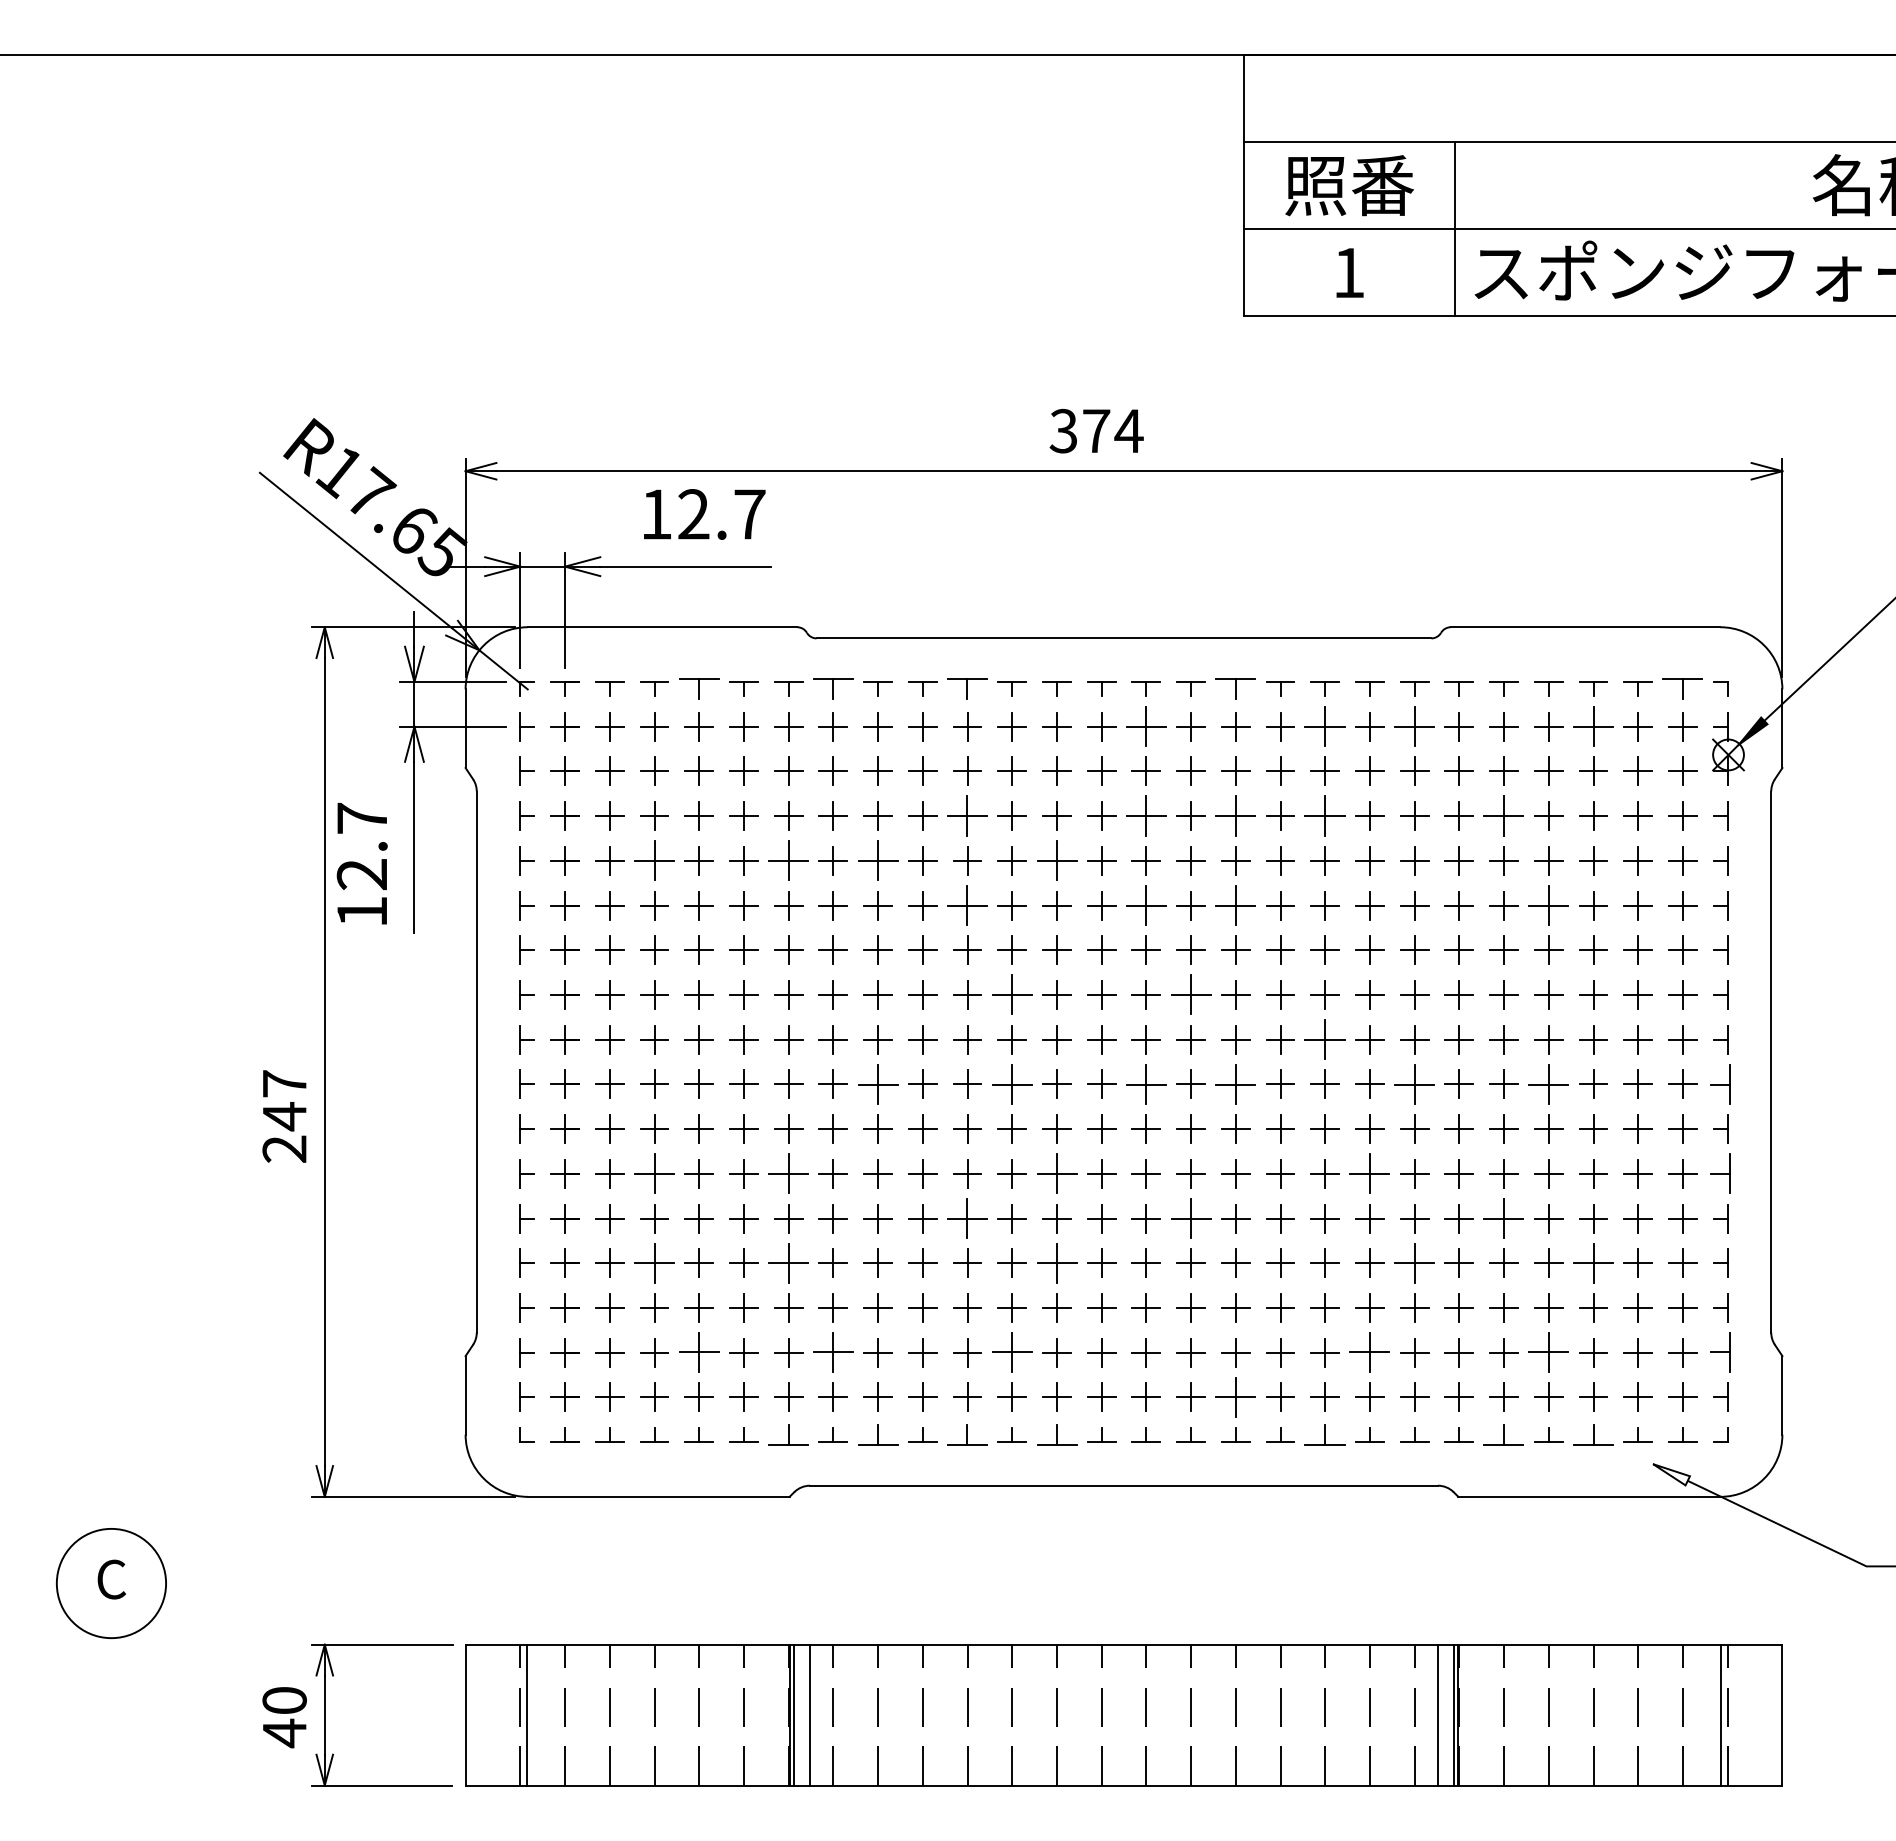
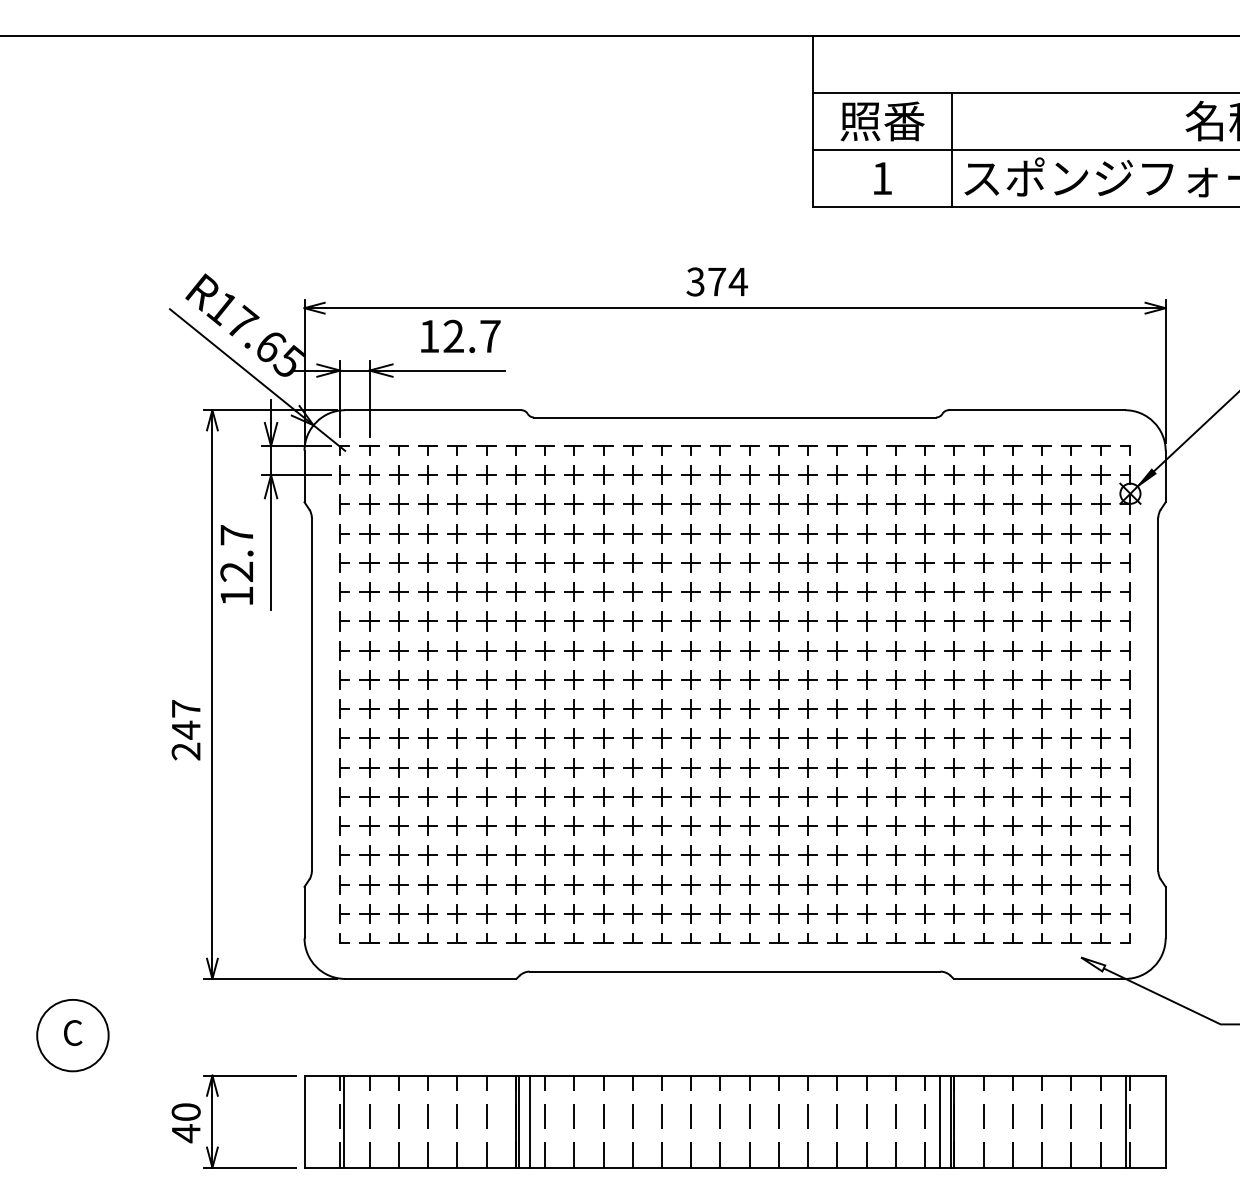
part: (697, 688) -> (456, 450), size x0.71
part: (832, 688) -> (544, 450), size x0.71
part: (967, 688) -> (632, 450), size x0.71
part: (1234, 688) -> (807, 450), size x0.71
part: (1682, 688) -> (1100, 450), size x0.71
part: (1146, 725) -> (749, 474), size x0.71
part: (1324, 725) -> (866, 474), size x0.71
part: (1413, 725) -> (924, 474), size x0.71
part: (1592, 725) -> (1041, 474), size x0.71
part: (967, 815) -> (632, 533), size x0.71
part: (1146, 815) -> (749, 533), size x0.71
part: (1234, 815) -> (807, 533), size x0.71
part: (1324, 815) -> (866, 533), size x0.71
part: (1503, 815) -> (983, 533), size x0.71
part: (653, 860) -> (427, 562), size x0.71
part: (788, 860) -> (515, 562), size x0.71
part: (876, 860) -> (573, 562), size x0.71
part: (1055, 860) -> (690, 562), size x0.71
part: (967, 904) -> (632, 591), size x0.71
part: (1146, 904) -> (749, 591), size x0.71
part: (1234, 904) -> (807, 591), size x0.71
part: (1548, 904) -> (1012, 591), size x0.71
part: (1011, 994) -> (661, 650), size x0.71
part: (1190, 994) -> (778, 650), size x0.71
part: (1324, 1039) -> (866, 679), size x0.71
part: (876, 1083) -> (573, 708), size x0.71
part: (1011, 1083) -> (661, 708), size x0.71
part: (1146, 1083) -> (749, 708), size x0.71
part: (1234, 1083) -> (807, 708), size x0.71
part: (1413, 1083) -> (924, 708), size x0.71
part: (1548, 1083) -> (1012, 708), size x0.71
part: (1720, 1083) -> (1125, 708), size x0.71
part: (653, 1173) -> (427, 767), size x0.71
part: (788, 1173) -> (515, 767), size x0.71
part: (1055, 1173) -> (690, 767), size x0.71
part: (1369, 1173) -> (895, 767), size x0.71
part: (1720, 1173) -> (1125, 767), size x0.71
part: (967, 1217) -> (632, 796), size x0.71
part: (1190, 1217) -> (778, 796), size x0.71
part: (1503, 1217) -> (983, 796), size x0.71
part: (653, 1262) -> (427, 825), size x0.71
part: (788, 1262) -> (515, 825), size x0.71
part: (1055, 1262) -> (690, 825), size x0.71
part: (1413, 1262) -> (924, 825), size x0.71
part: (1592, 1262) -> (1041, 825), size x0.71
part: (697, 1352) -> (456, 884), size x0.71
part: (832, 1352) -> (544, 884), size x0.71
part: (1011, 1352) -> (661, 884), size x0.71
part: (1369, 1352) -> (895, 884), size x0.71
part: (1548, 1352) -> (1012, 884), size x0.71
part: (1720, 1352) -> (1125, 884), size x0.71
part: (1234, 1396) -> (807, 913), size x0.71
part: (788, 1435) -> (515, 938), size x0.71
part: (876, 1435) -> (573, 938), size x0.71
part: (967, 1435) -> (632, 938), size x0.71
part: (1055, 1435) -> (690, 938), size x0.71
part: (1324, 1435) -> (866, 938), size x0.71
part: (1503, 1435) -> (983, 938), size x0.71
part: (1592, 1435) -> (1041, 938), size x0.71

